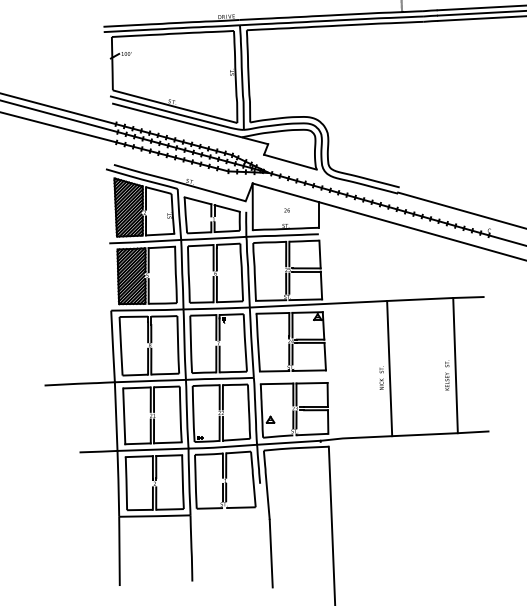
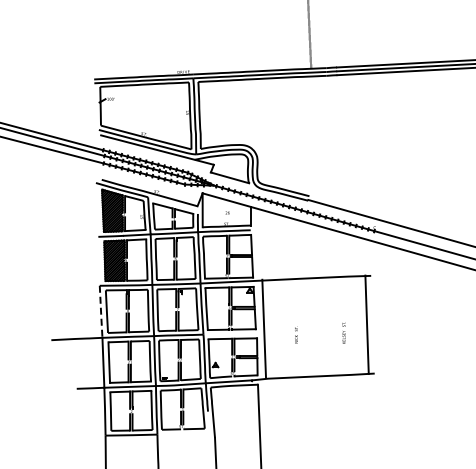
line: (113, 347) -> (101, 312), solid -> dashed
line: (454, 365) -> (366, 324), moved
line: (390, 368) -> (264, 328), moved

